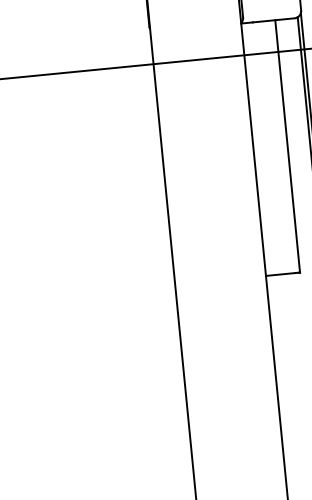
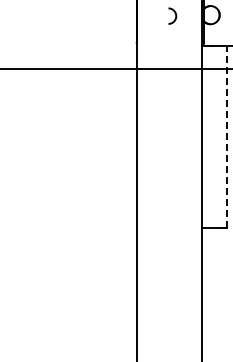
line: (287, 146) -> (226, 137), solid -> dashed

